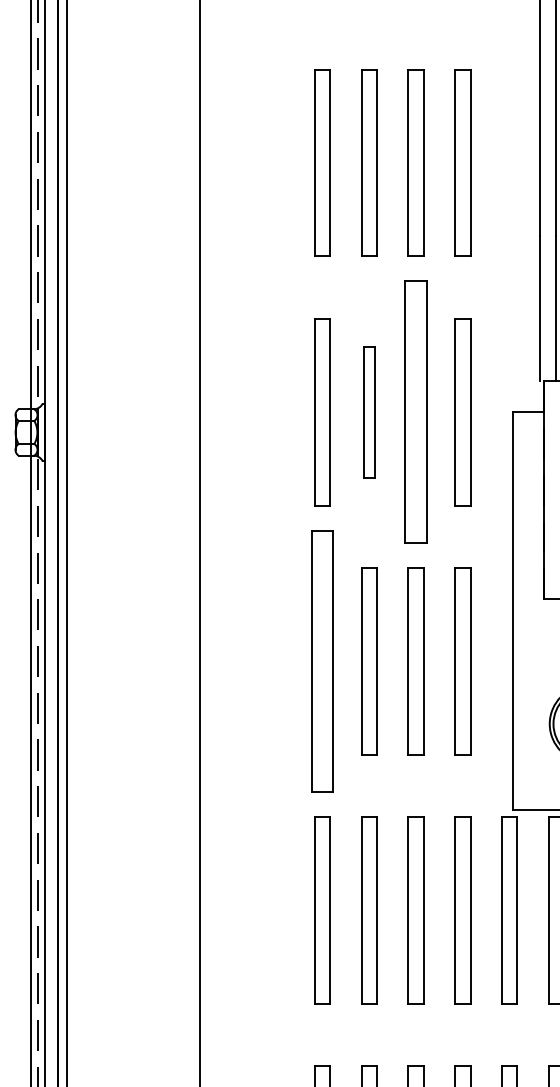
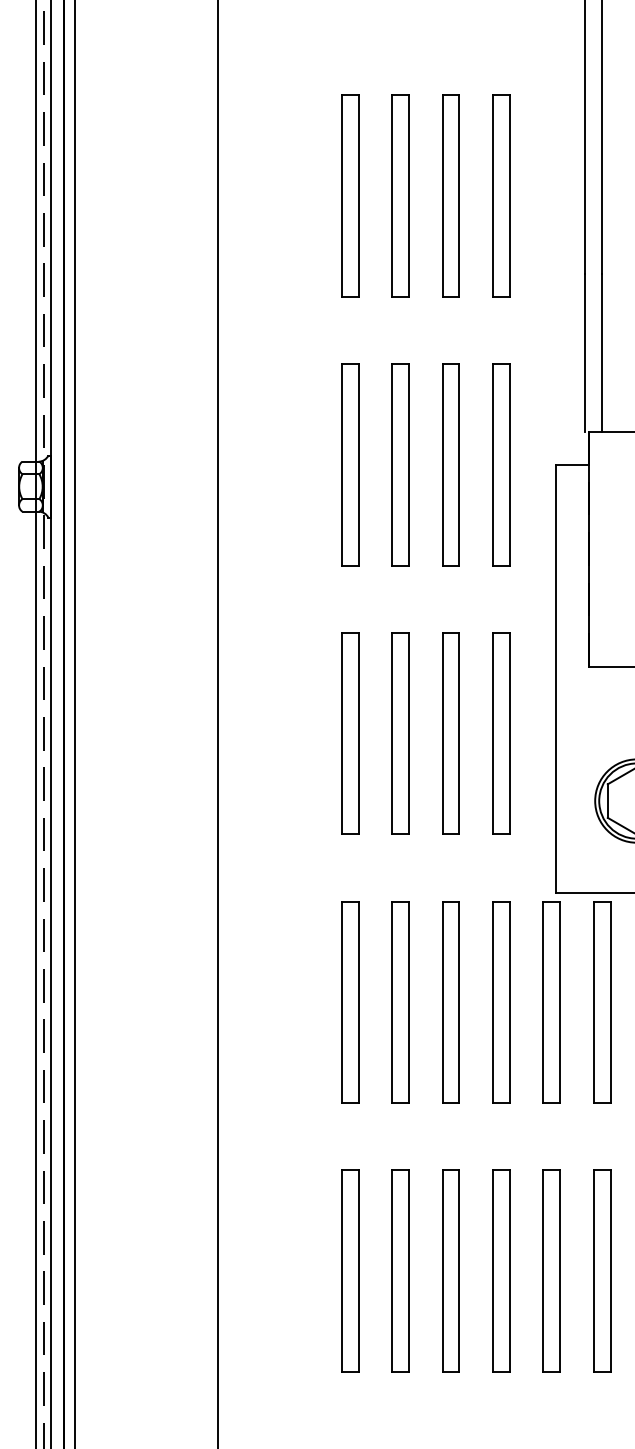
part: (369, 411) -> (400, 464), size x1.43
part: (415, 411) -> (450, 464), size x0.71
part: (322, 661) -> (350, 733), size x0.71

